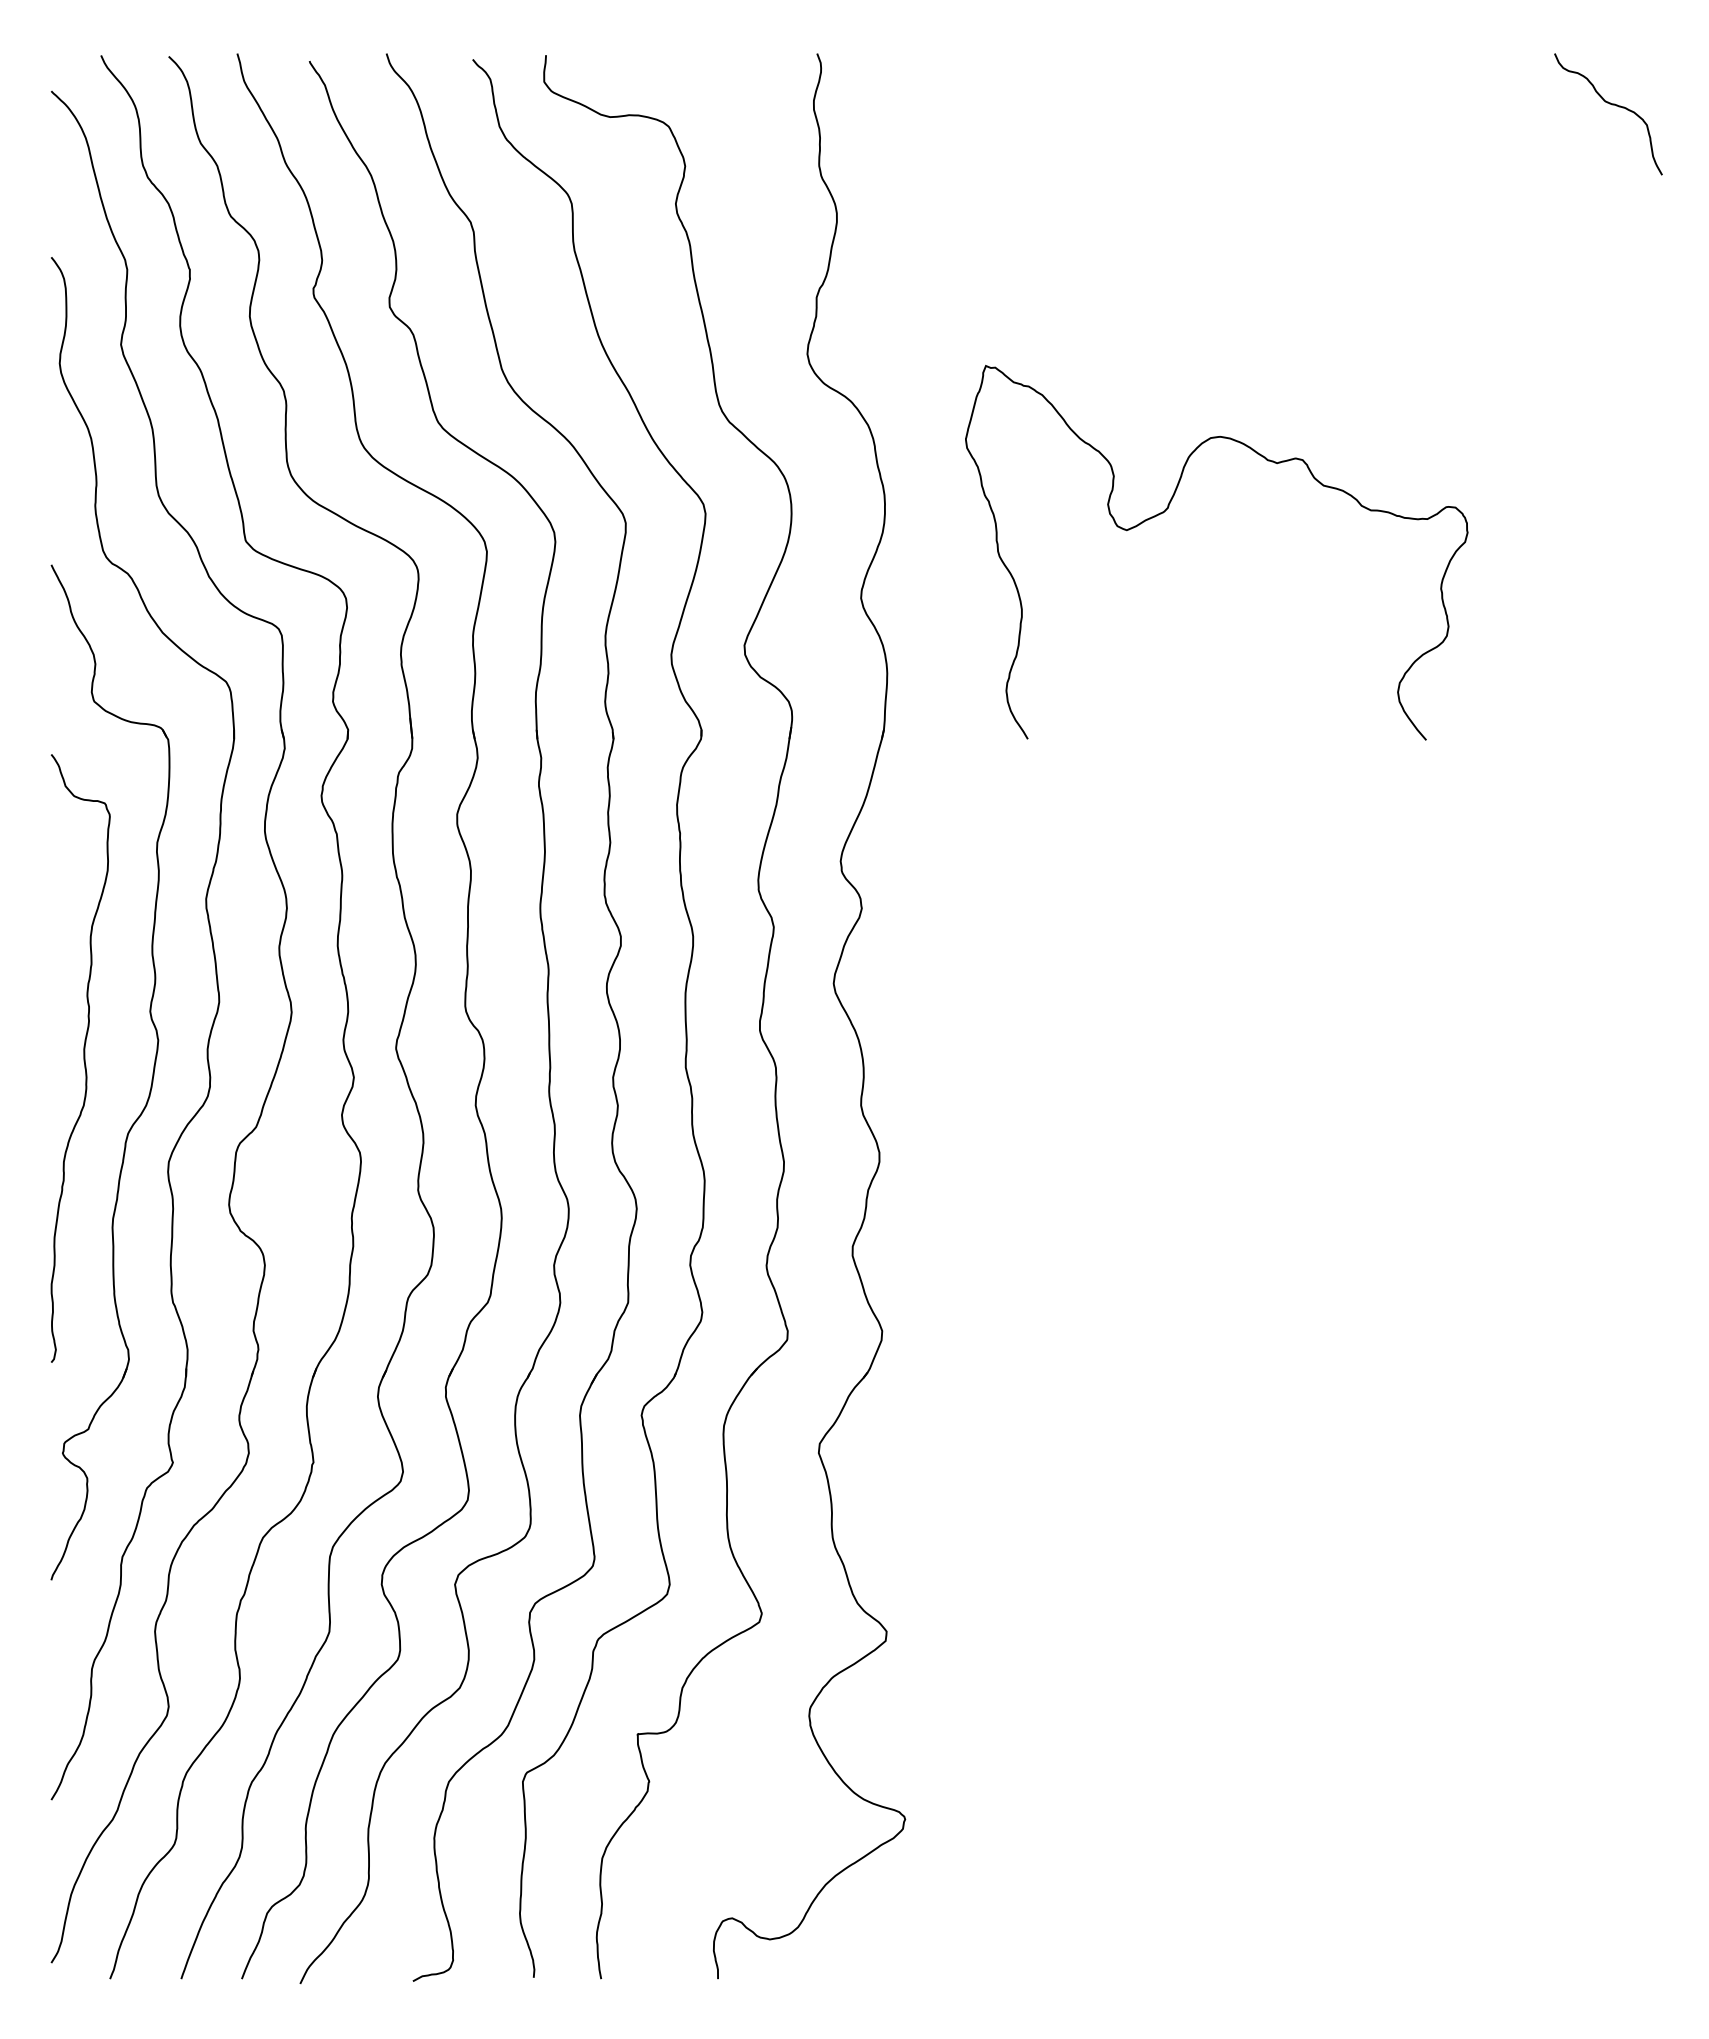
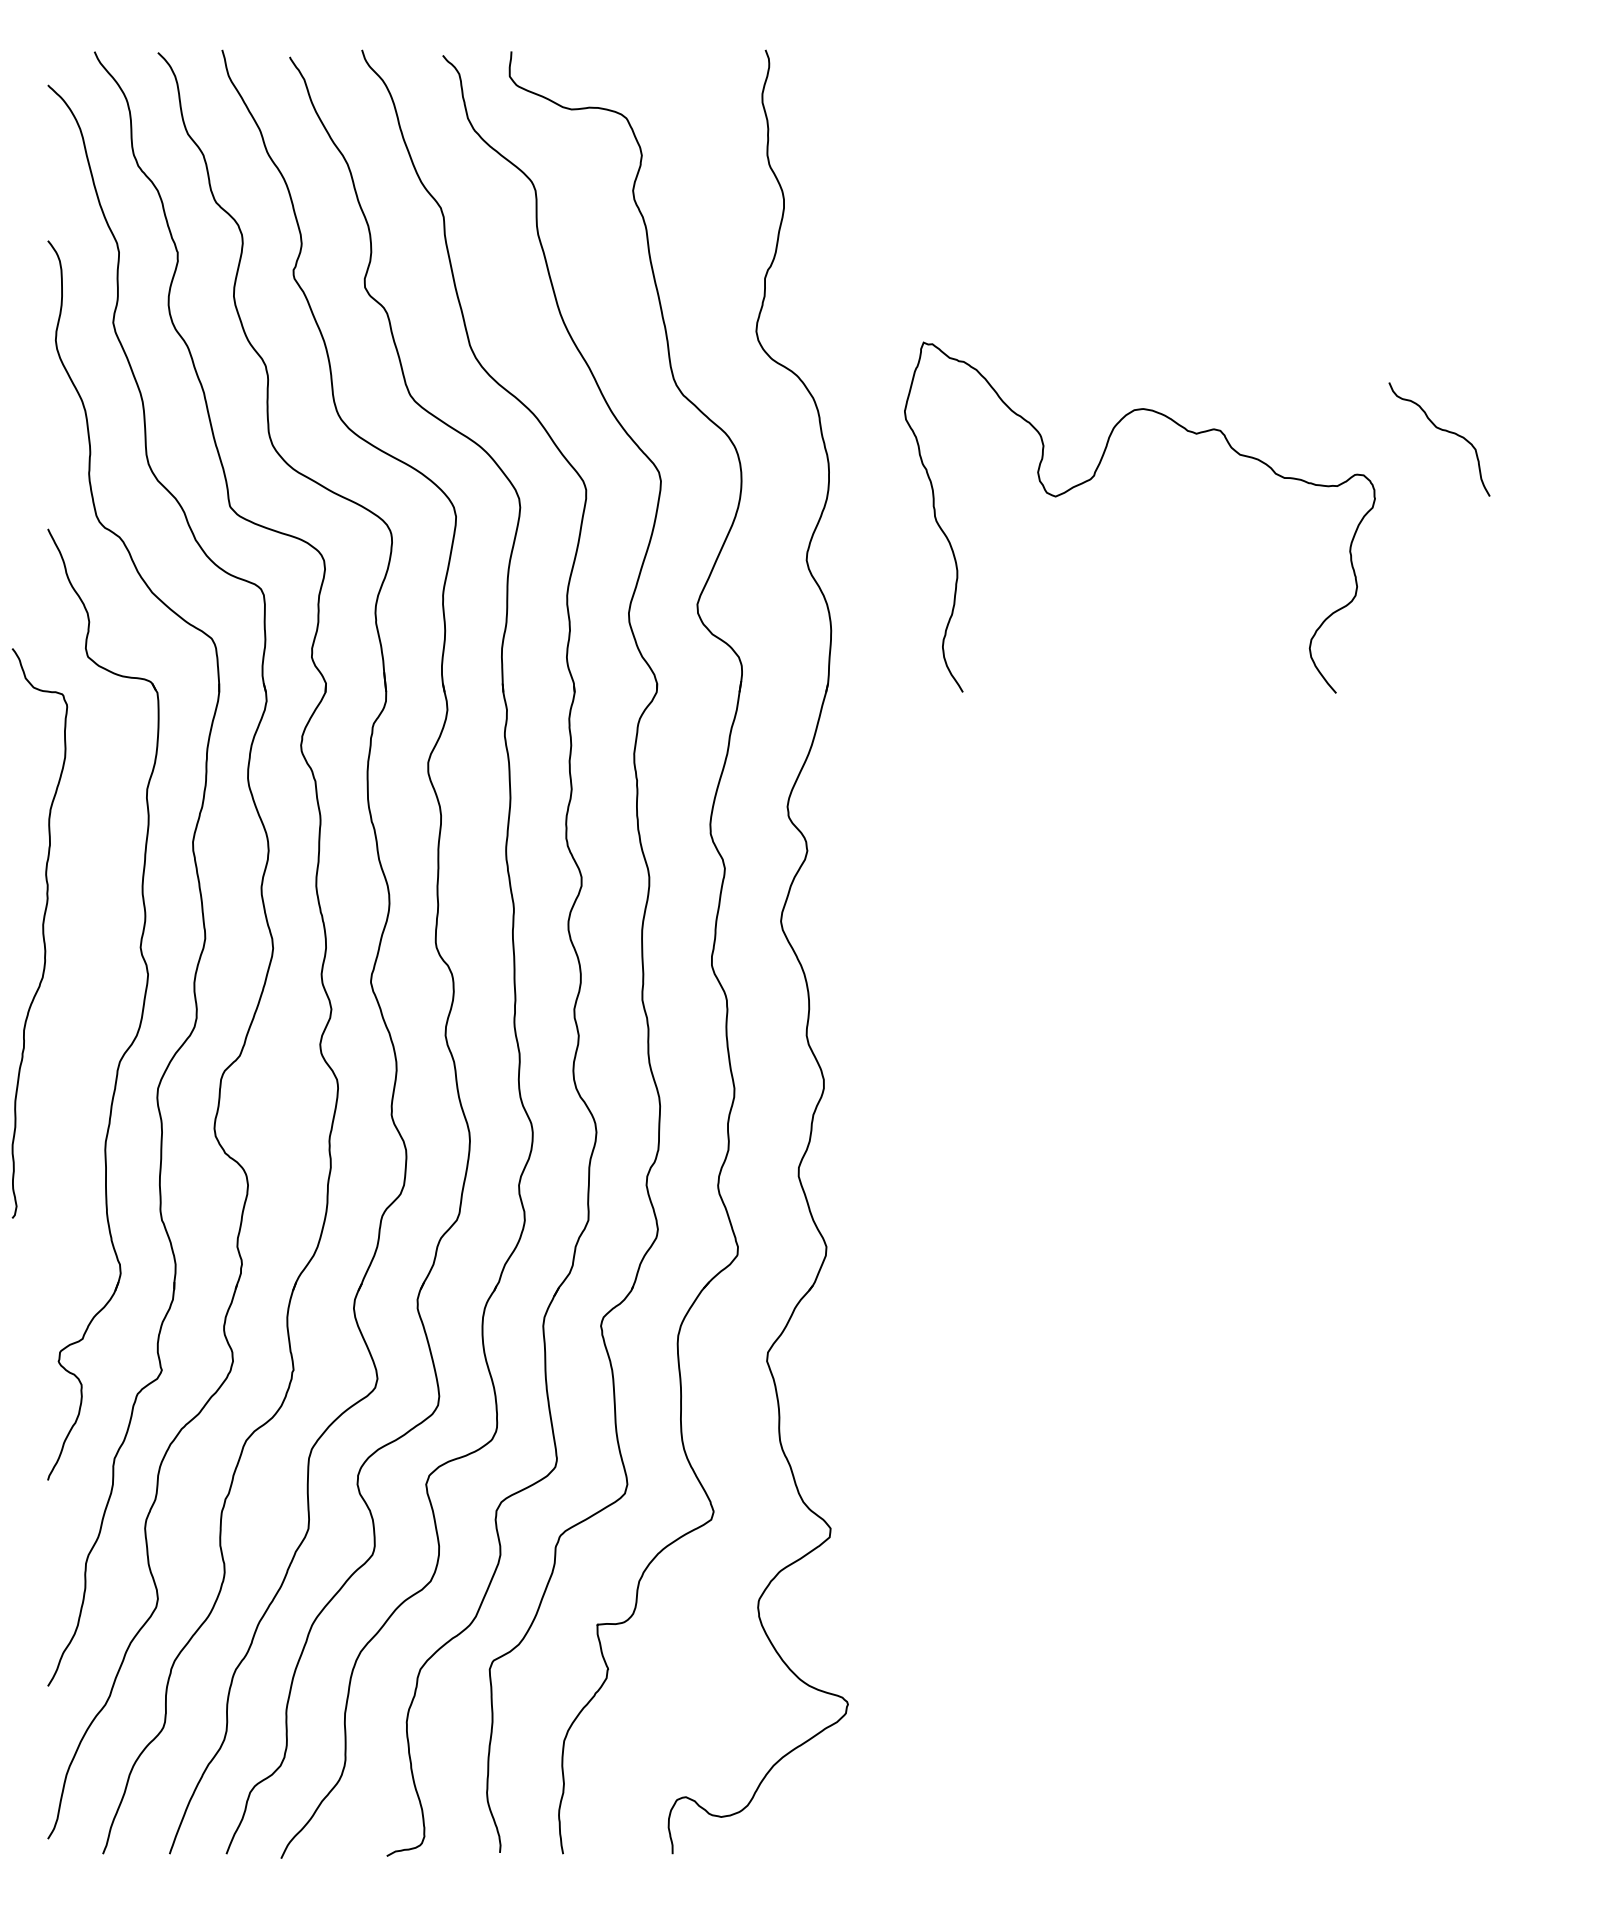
curve: (1612, 105) -> (1443, 431), moved
curve: (83, 1058) -> (42, 933), moved

